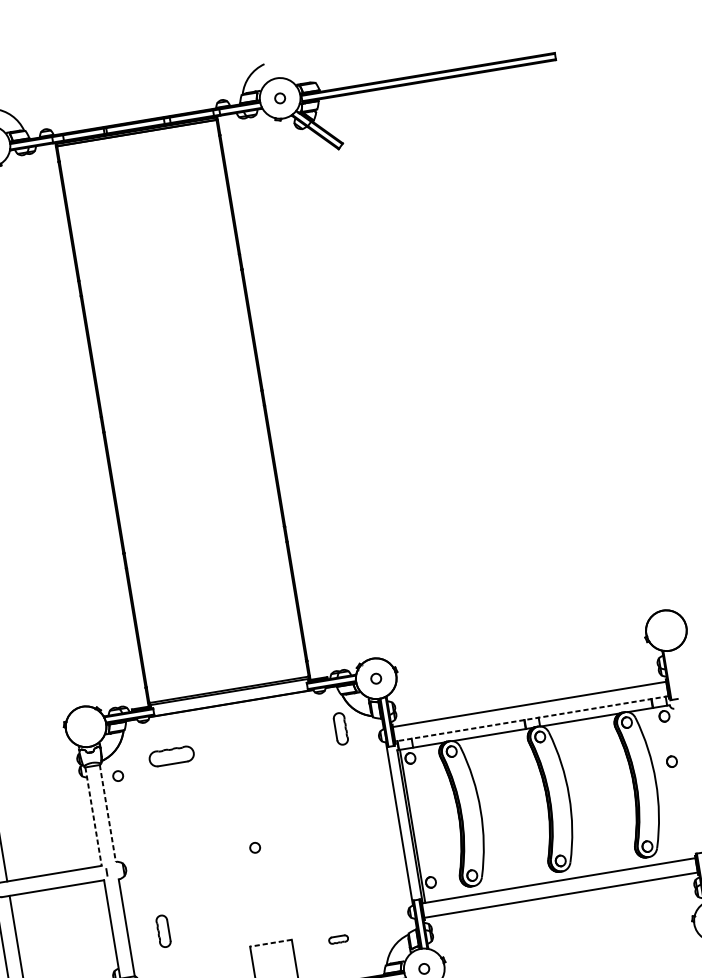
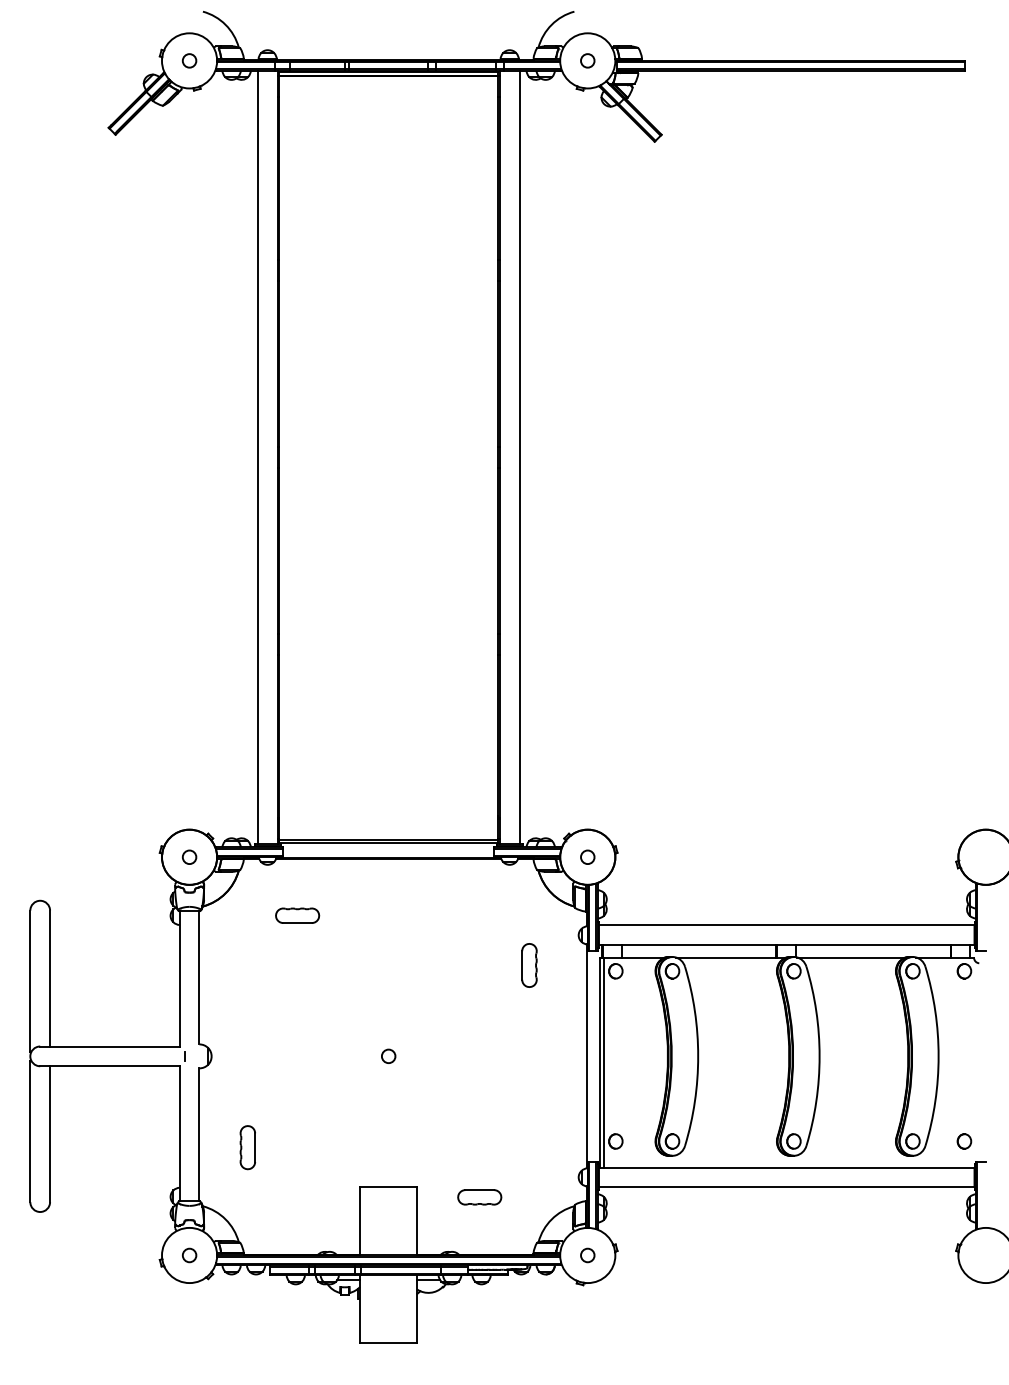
line: (278, 395) -> (519, 457), added
line: (87, 427) -> (257, 457), added
line: (531, 719) -> (786, 945), dashed -> solid
part: (340, 728) -> (529, 965), moved
part: (171, 756) -> (297, 915), size x0.71
part: (672, 761) -> (964, 1141), moved
circle: (118, 775) -> (189, 856), moved
line: (107, 813) -> (199, 977), dashed -> solid
line: (93, 816) -> (179, 978), dashed -> solid
part: (338, 939) -> (479, 1197), size x1.67
line: (270, 943) -> (388, 1187), dashed -> solid

